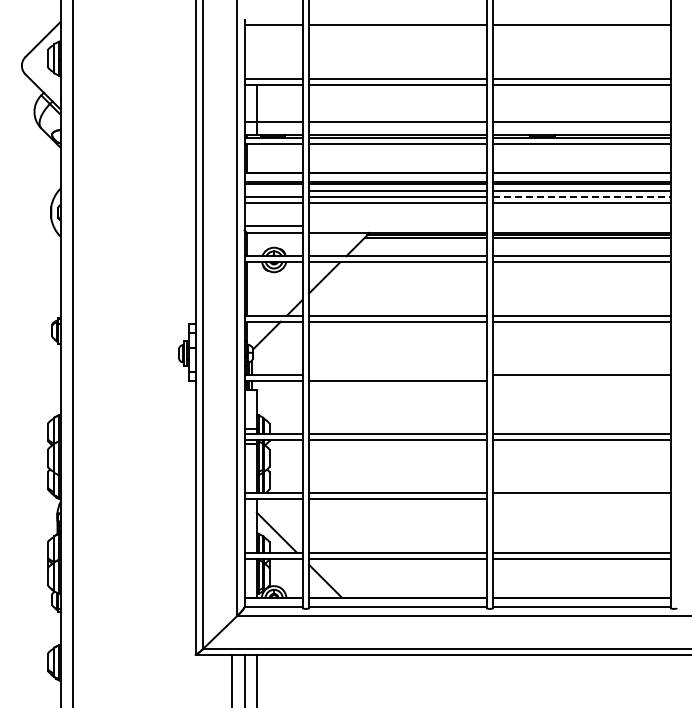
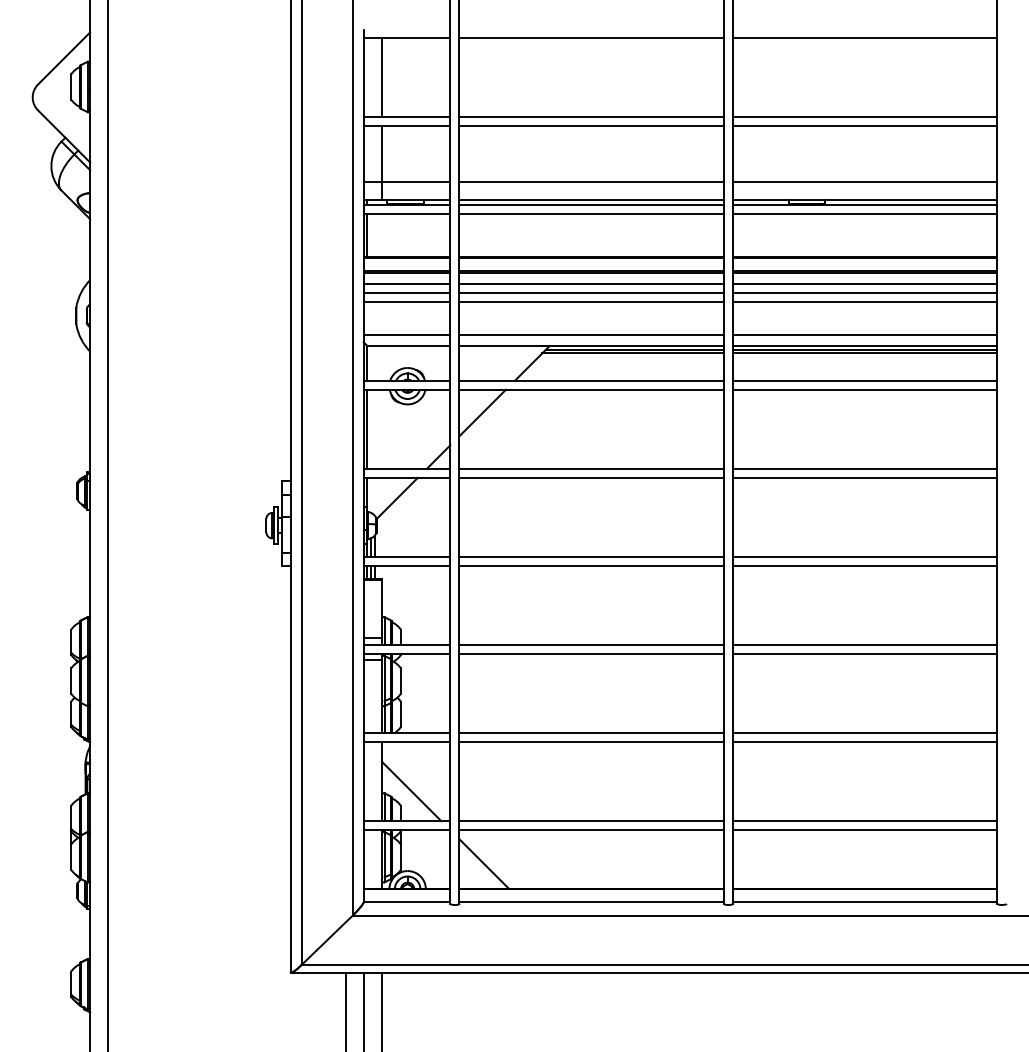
line: (256, 51) -> (381, 76), added
line: (273, 191) -> (406, 284), added
line: (581, 197) -> (864, 293), dashed -> solid
line: (397, 225) -> (591, 334), added
line: (581, 225) -> (864, 334), added
line: (397, 374) -> (591, 556), added
line: (581, 380) -> (864, 565), added
line: (581, 499) -> (864, 742), added

